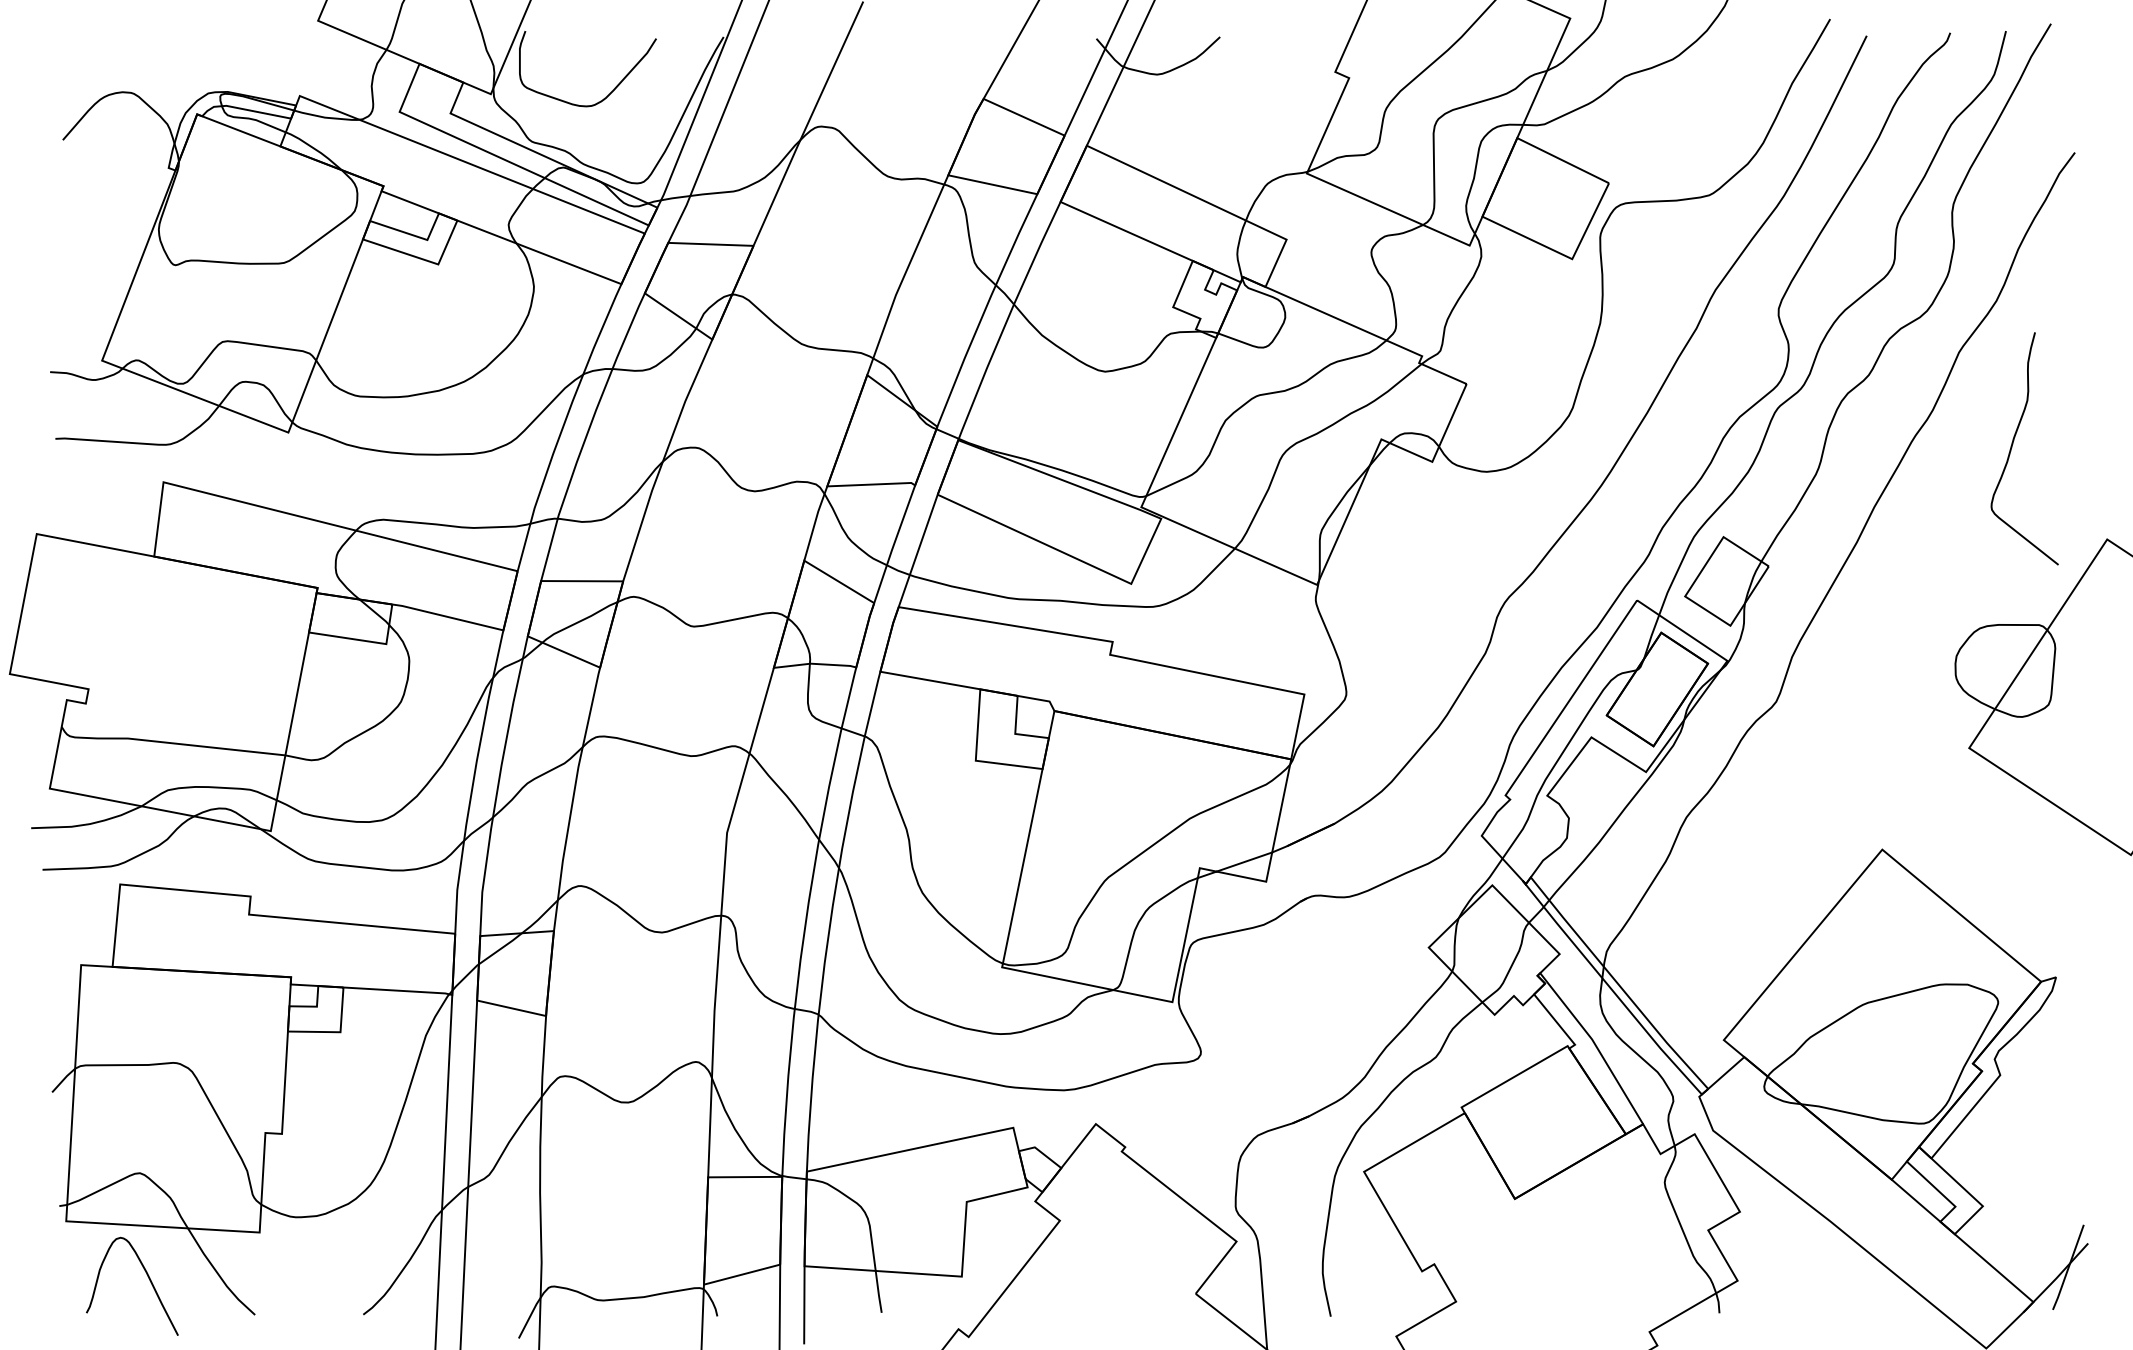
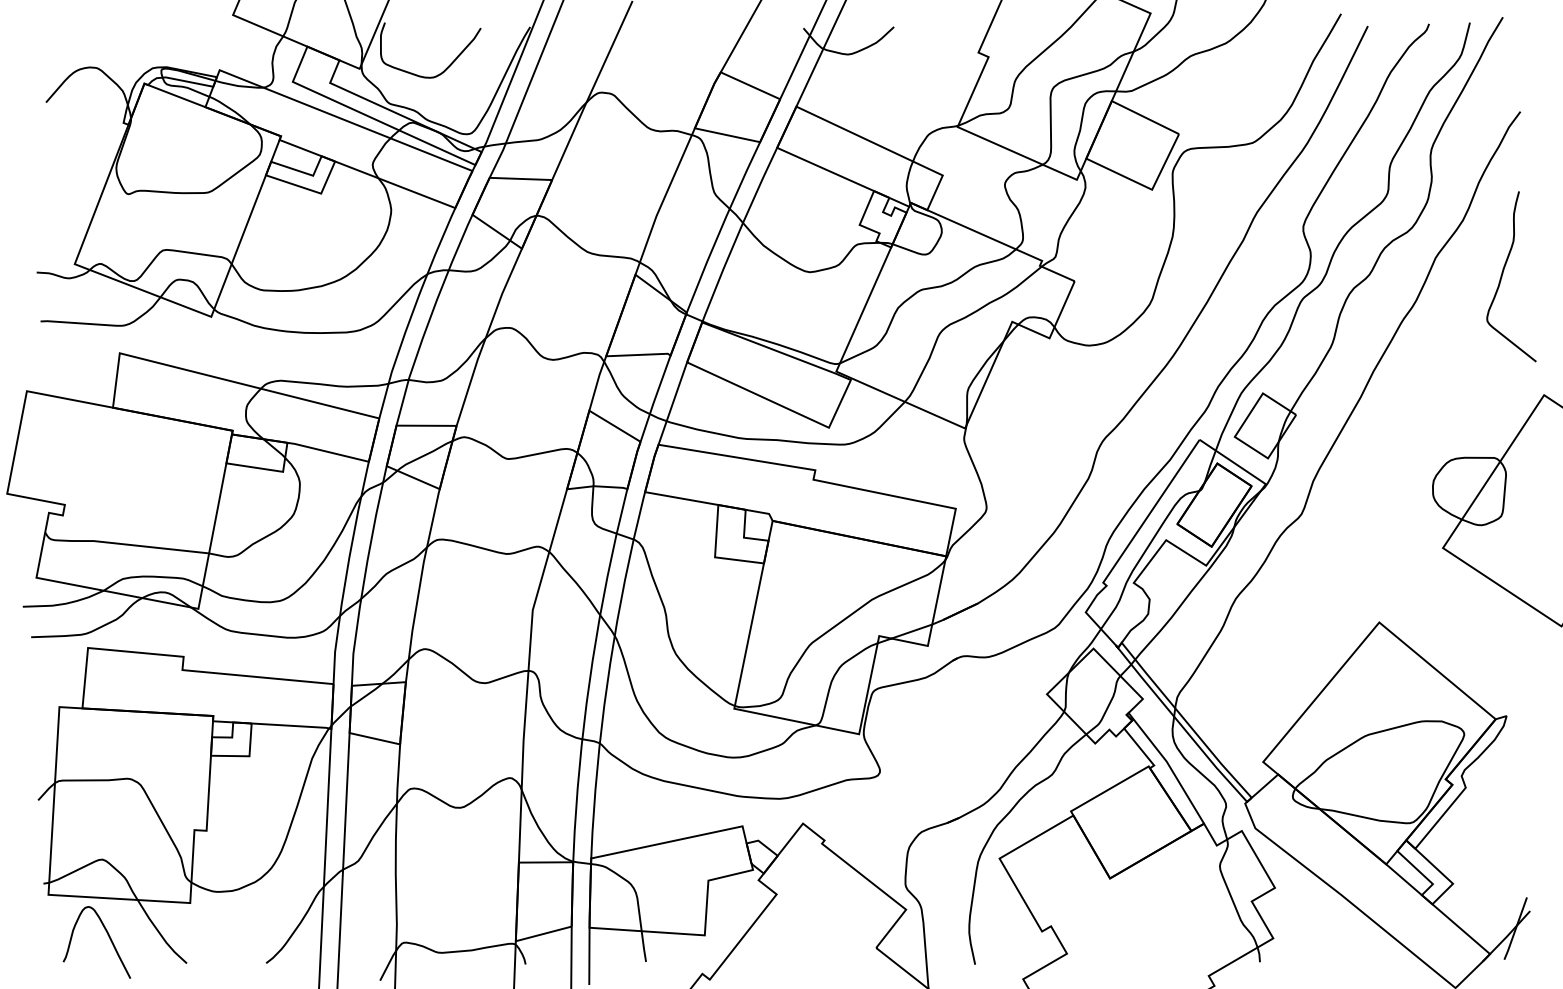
curve: (2013, 444) -> (1503, 273), moved

